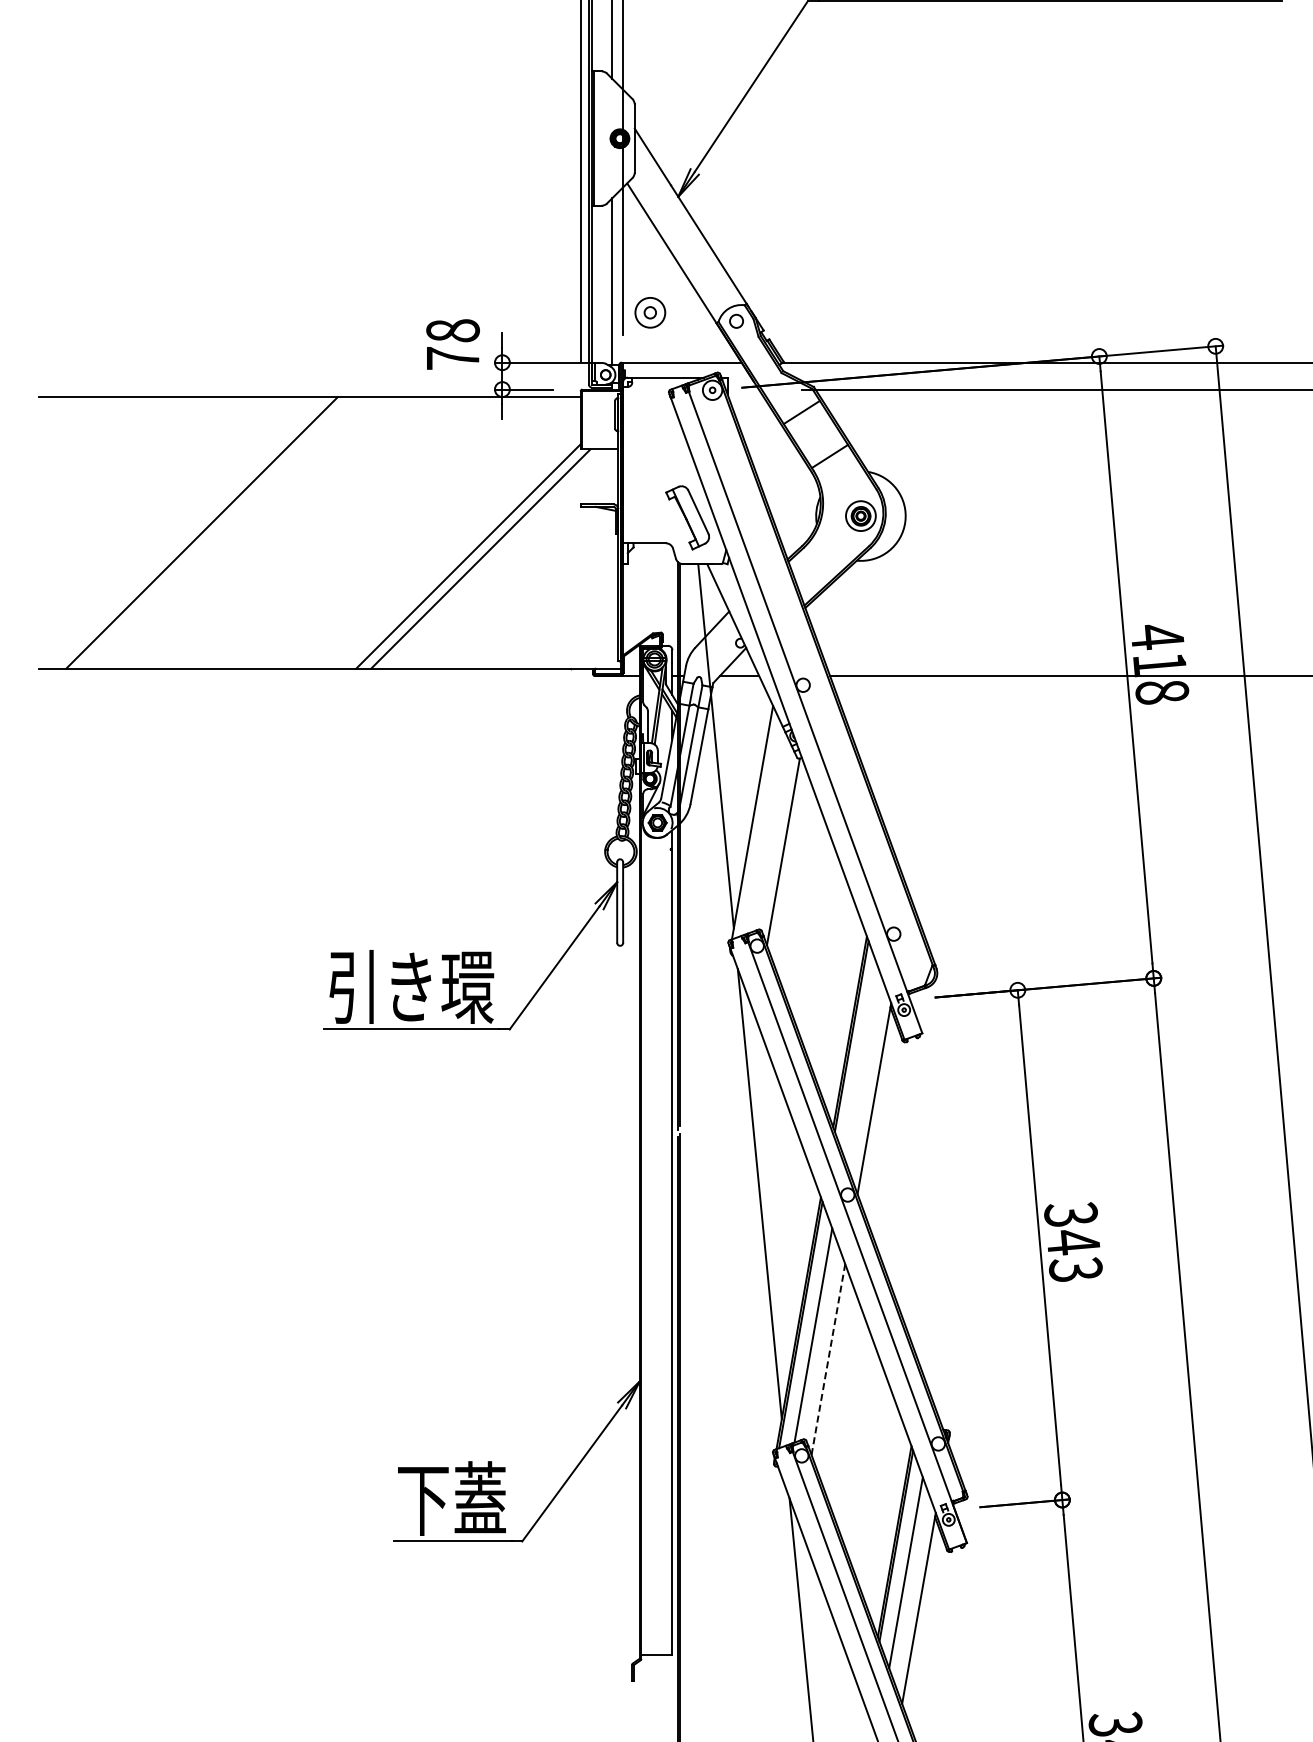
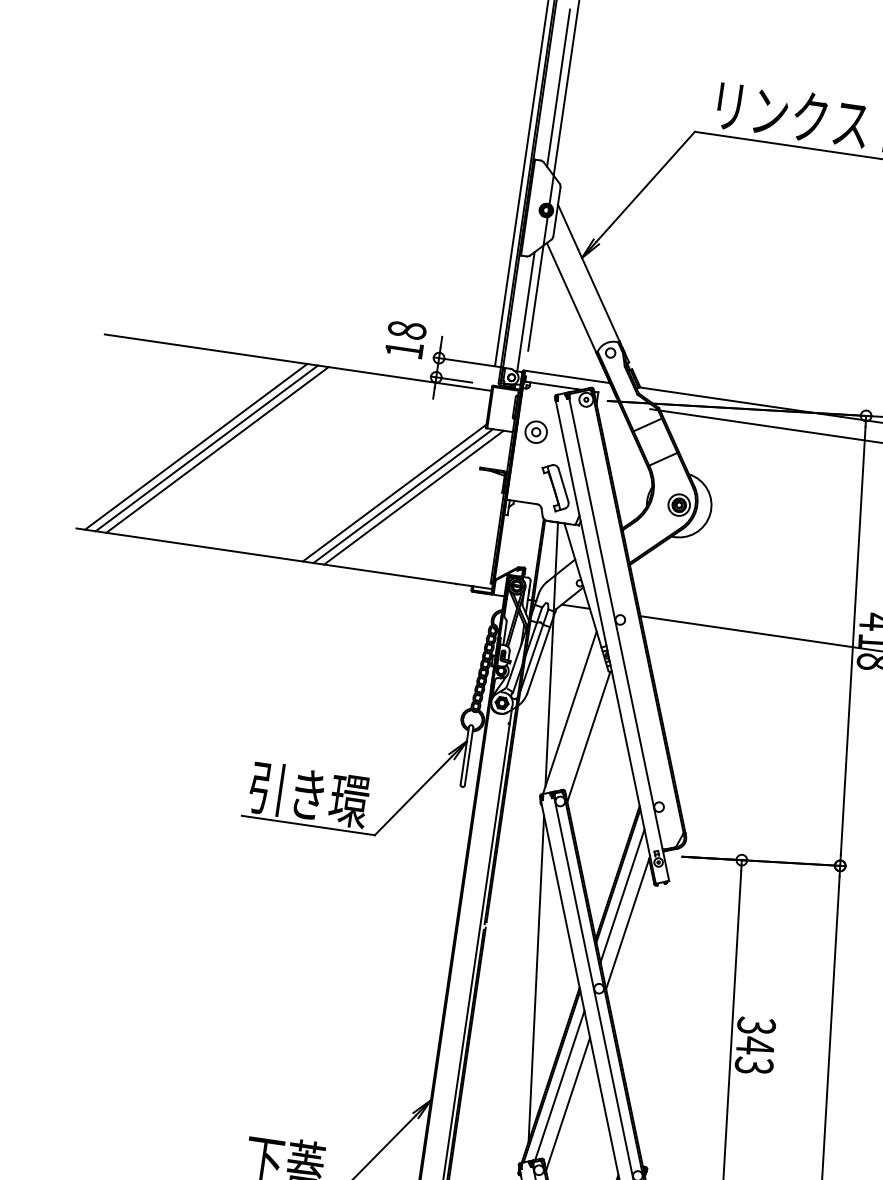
part: (650, 312) -> (536, 432), moved
text: (453, 358) -> (404, 350), 78 -> 18
line: (187, 532) -> (196, 446), added
line: (216, 532) -> (217, 449), added
line: (495, 558) -> (413, 497), added
line: (861, 1062) -> (622, 895), added
line: (828, 1359) -> (568, 1104), dashed -> solid

